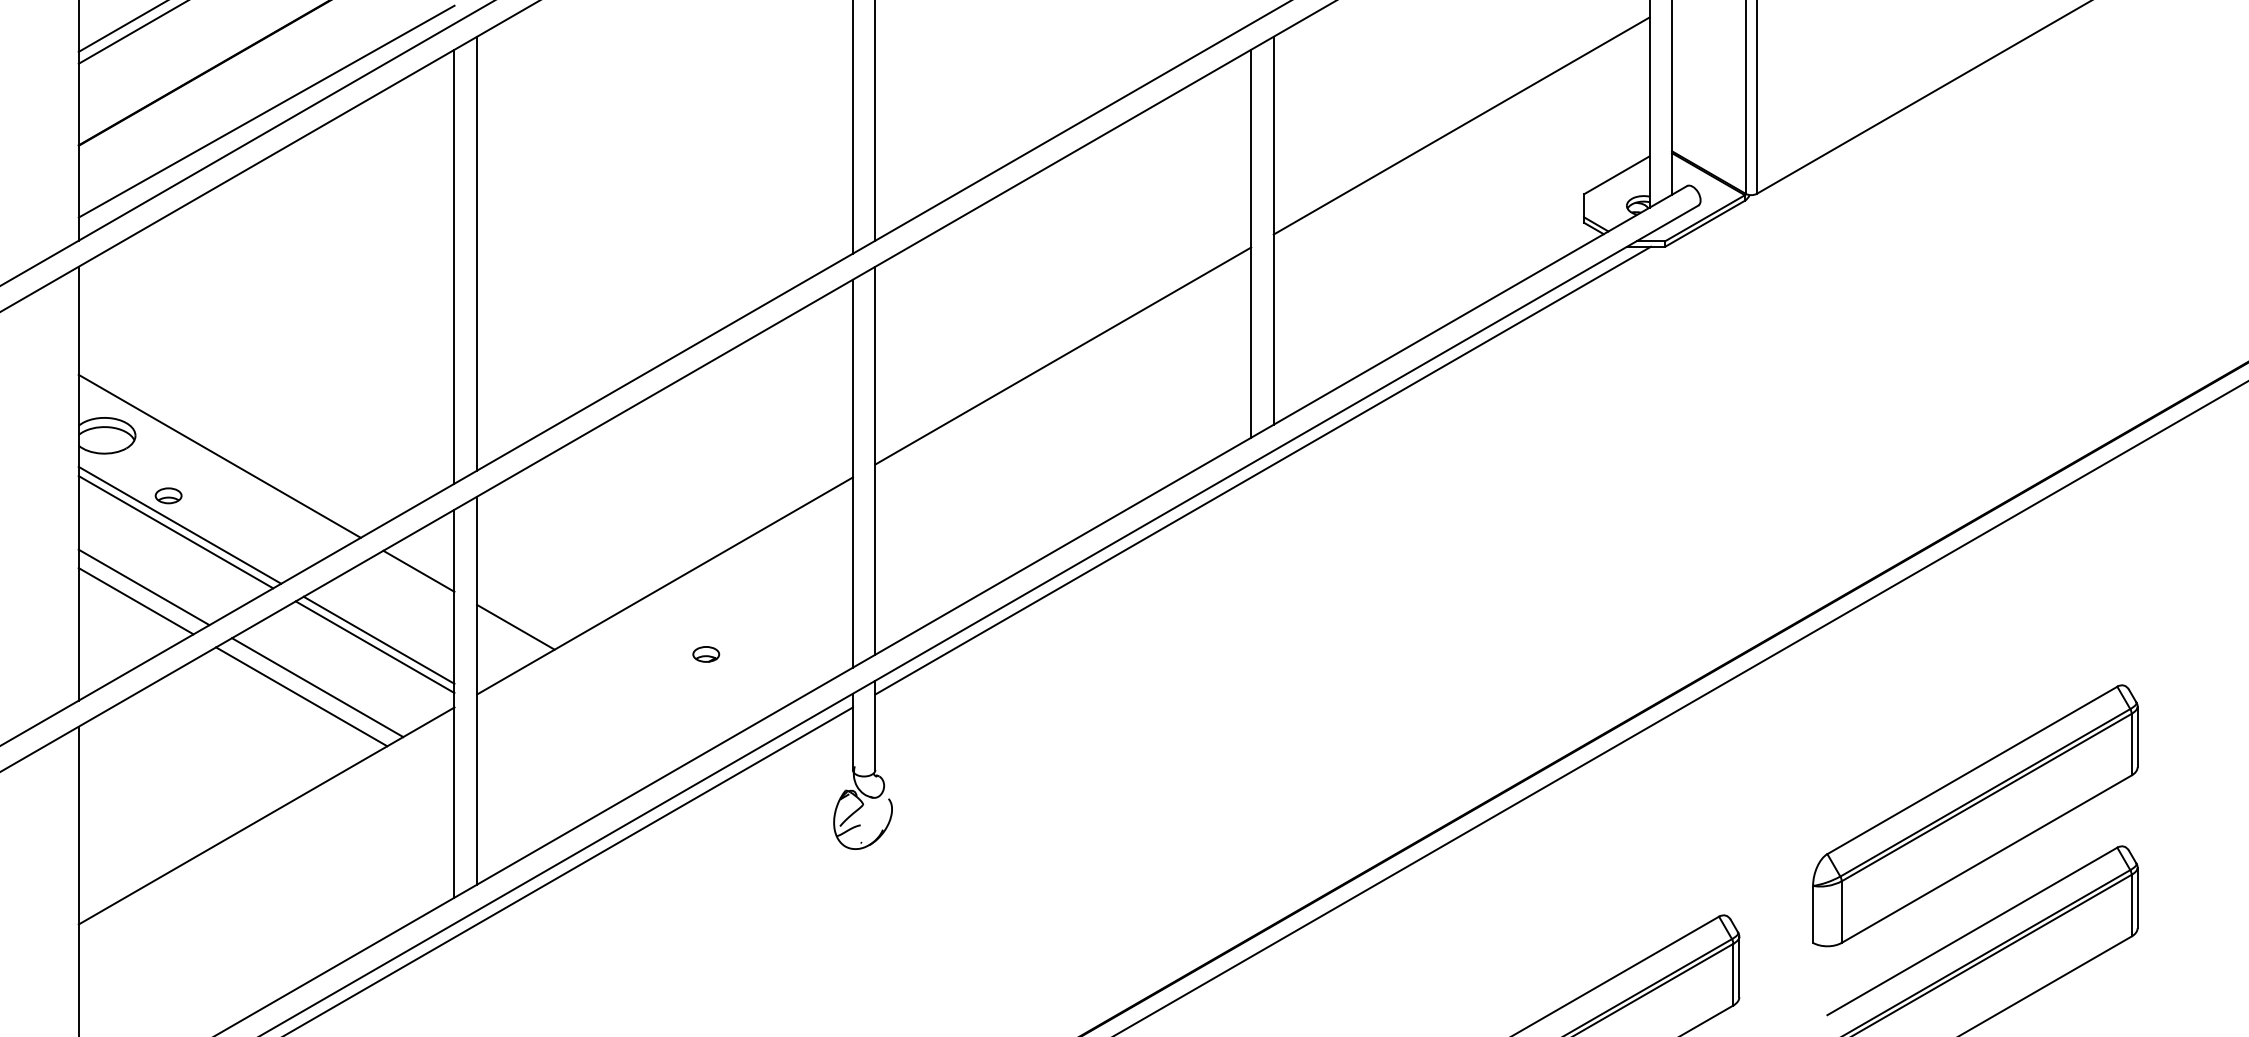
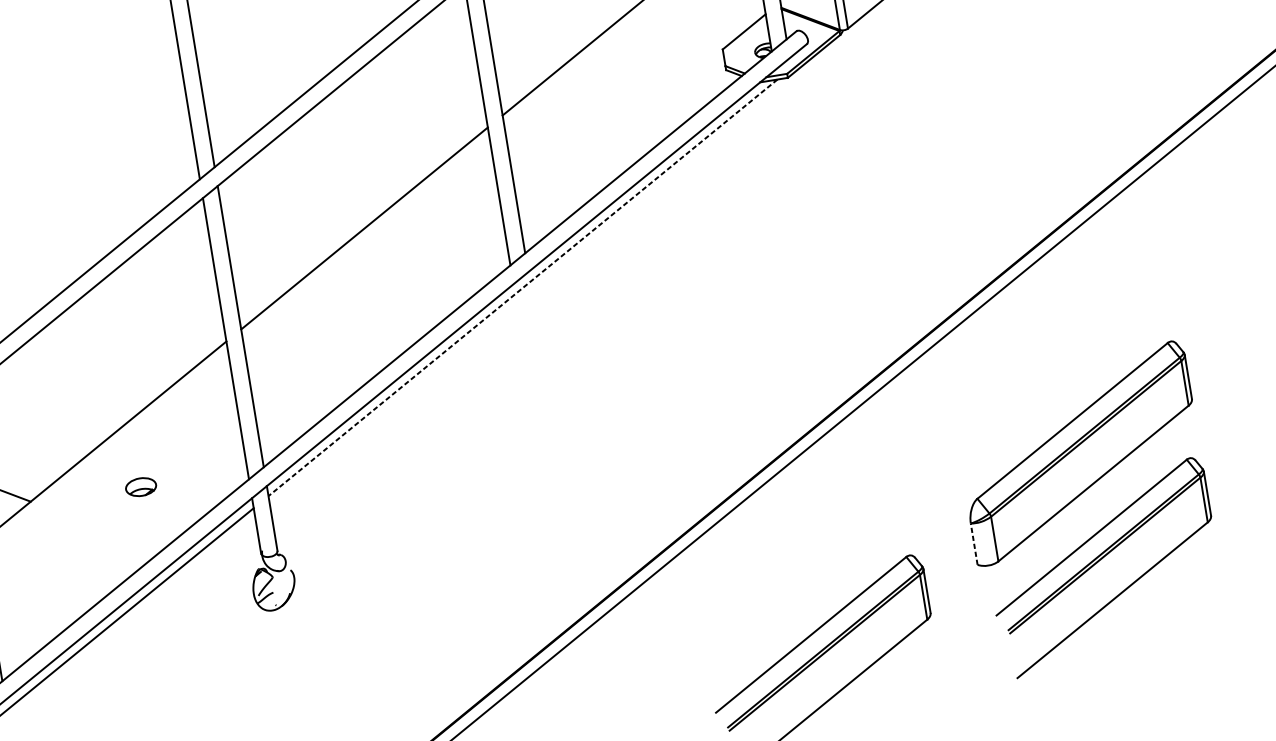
line: (1263, 470) -> (523, 287), solid -> dashed
part: (706, 654) -> (141, 487), size x1.6
line: (1813, 913) -> (974, 543), solid -> dashed

